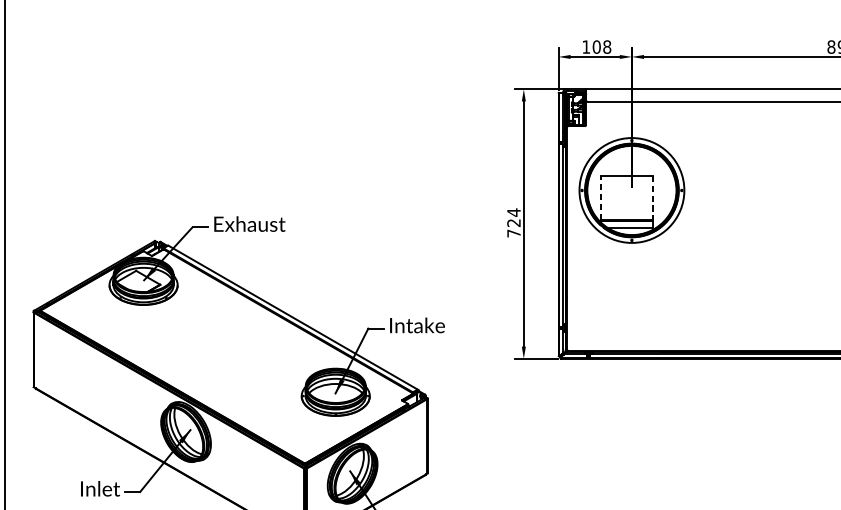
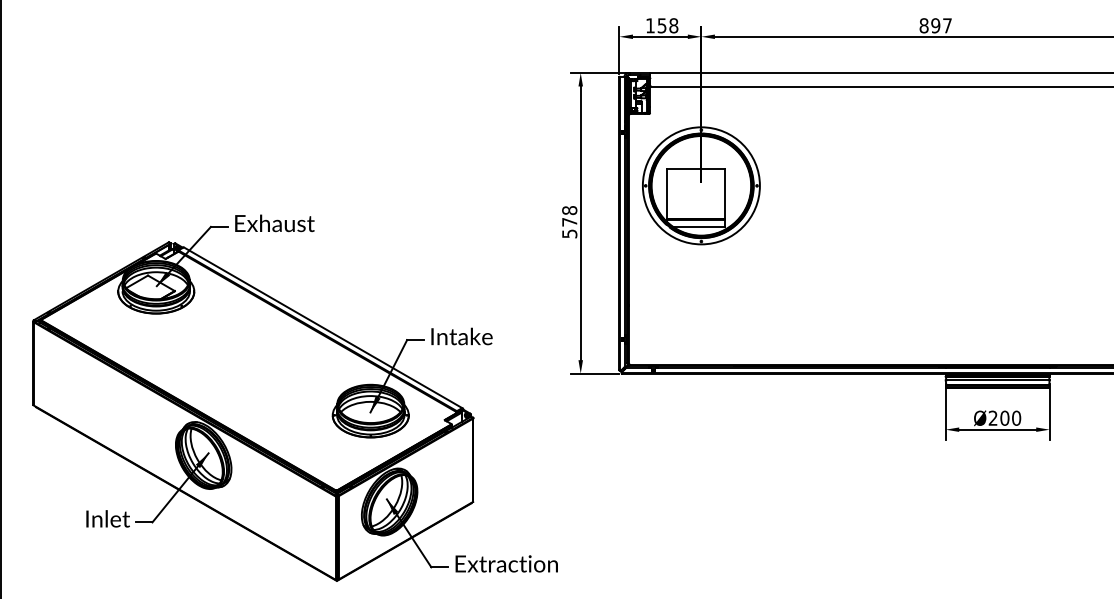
text: (596, 46) -> (661, 25), 108 -> 158
line: (601, 198) -> (667, 194), dashed -> solid
line: (653, 198) -> (725, 194), dashed -> solid
text: (513, 222) -> (569, 221), 724 -> 578

